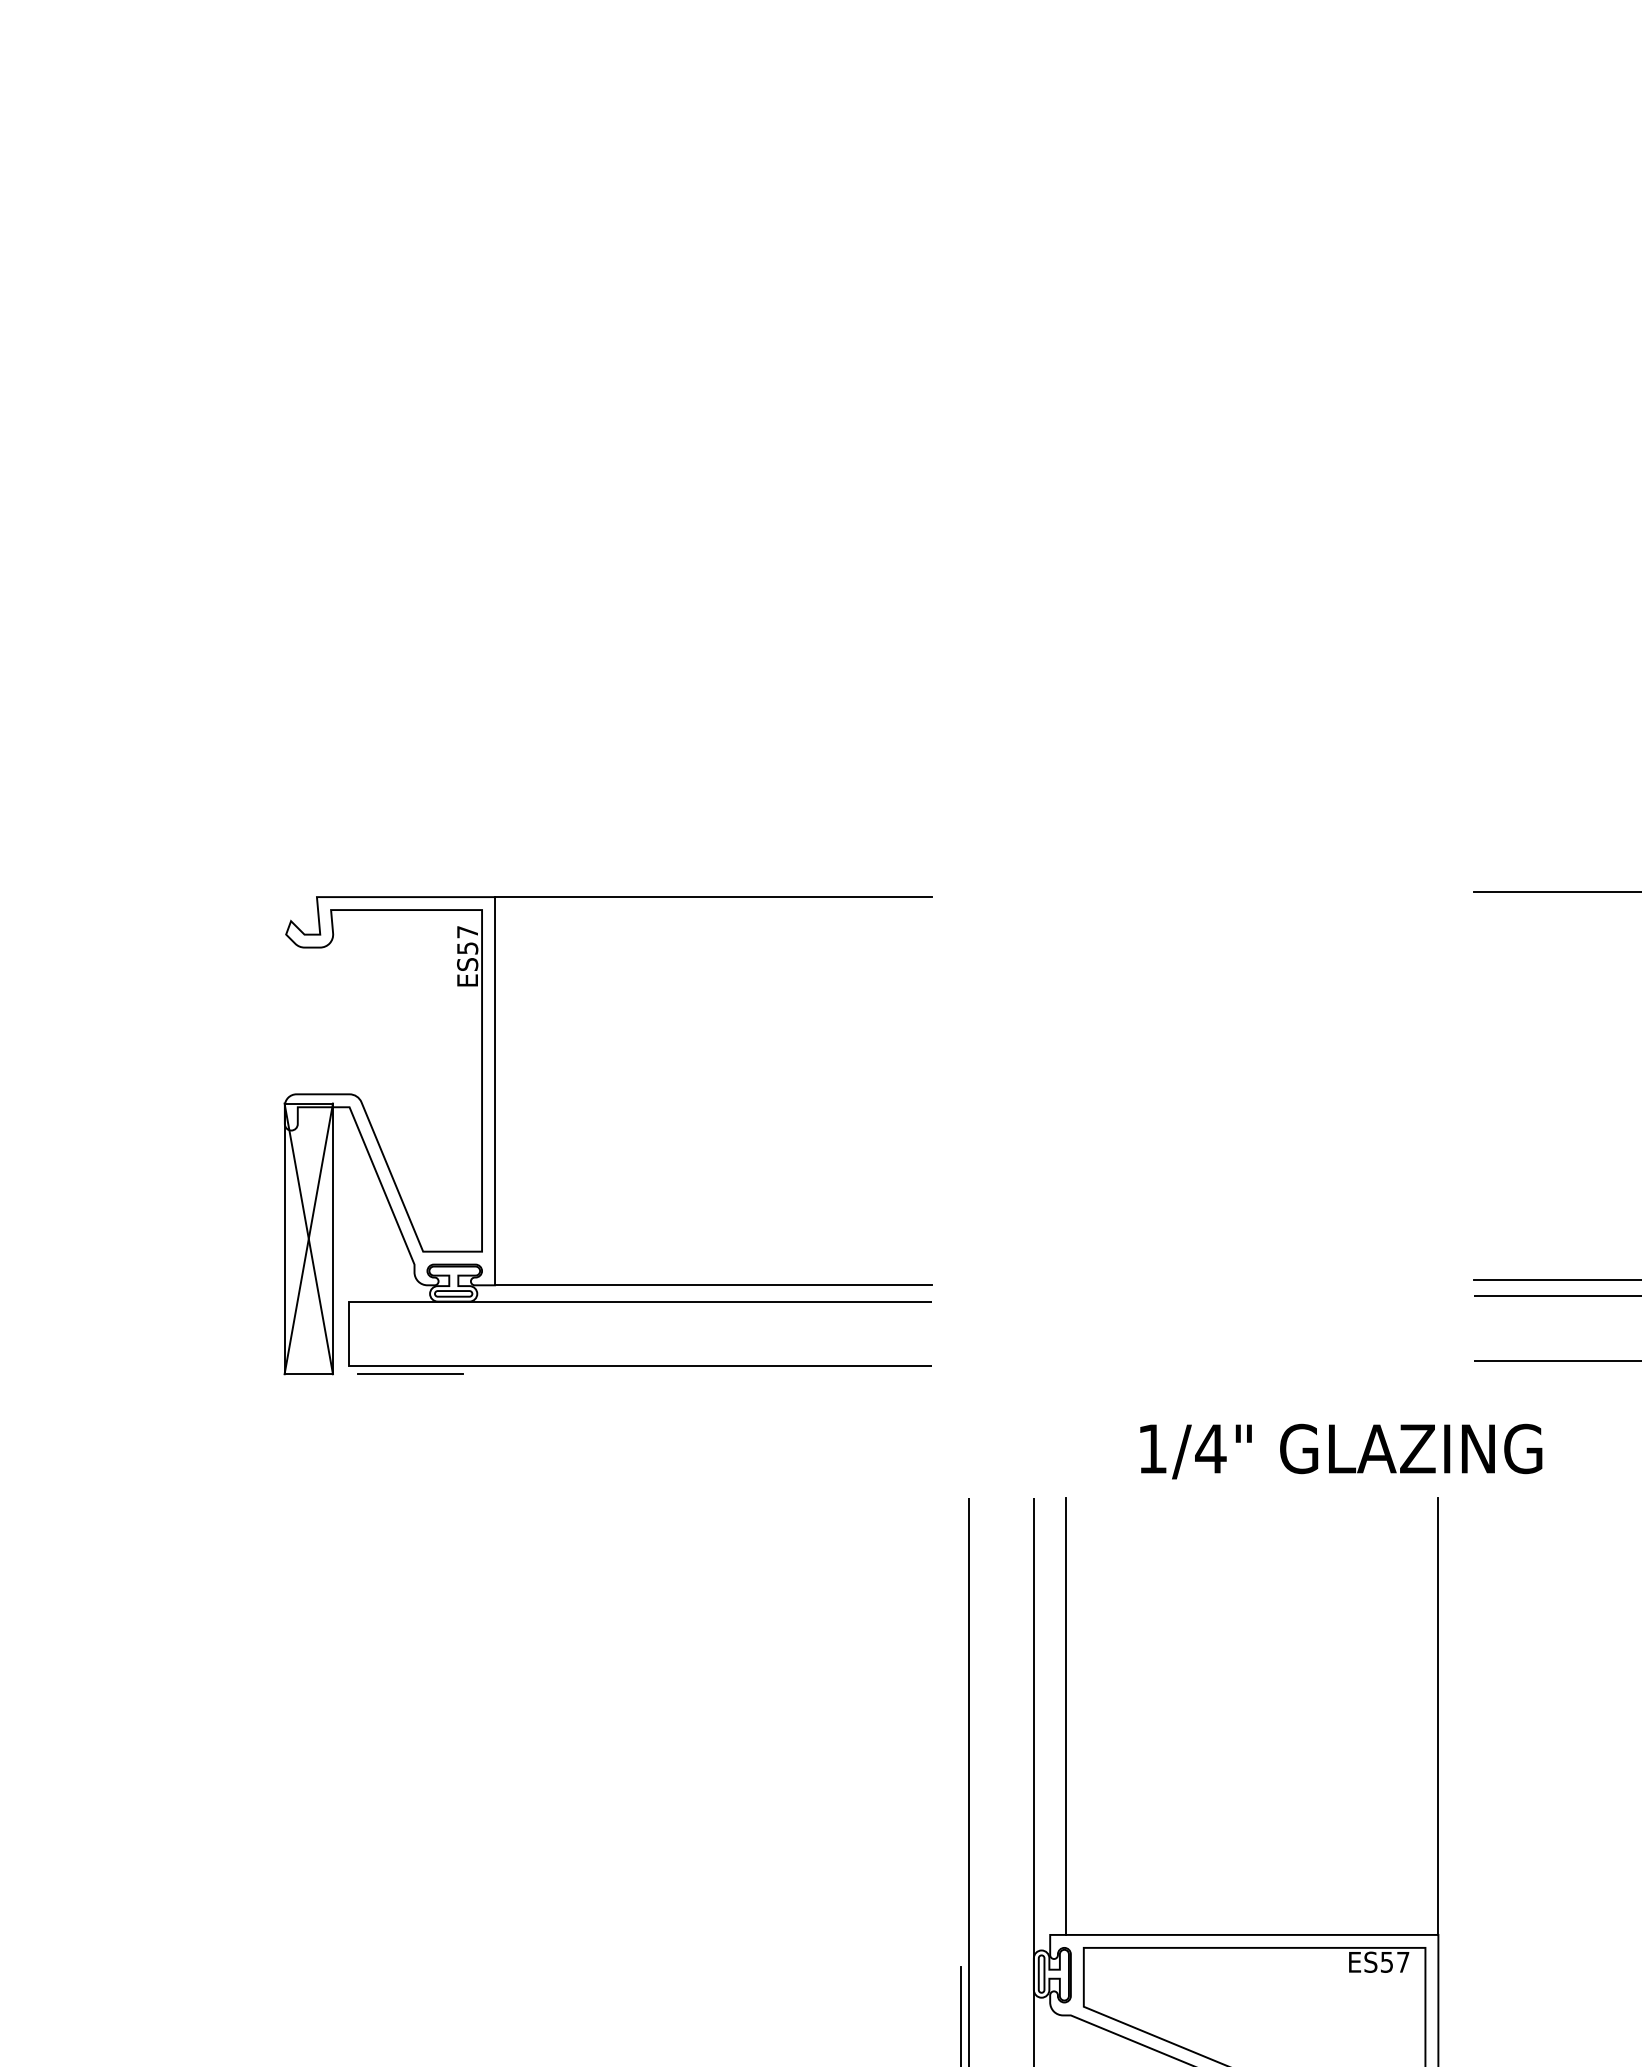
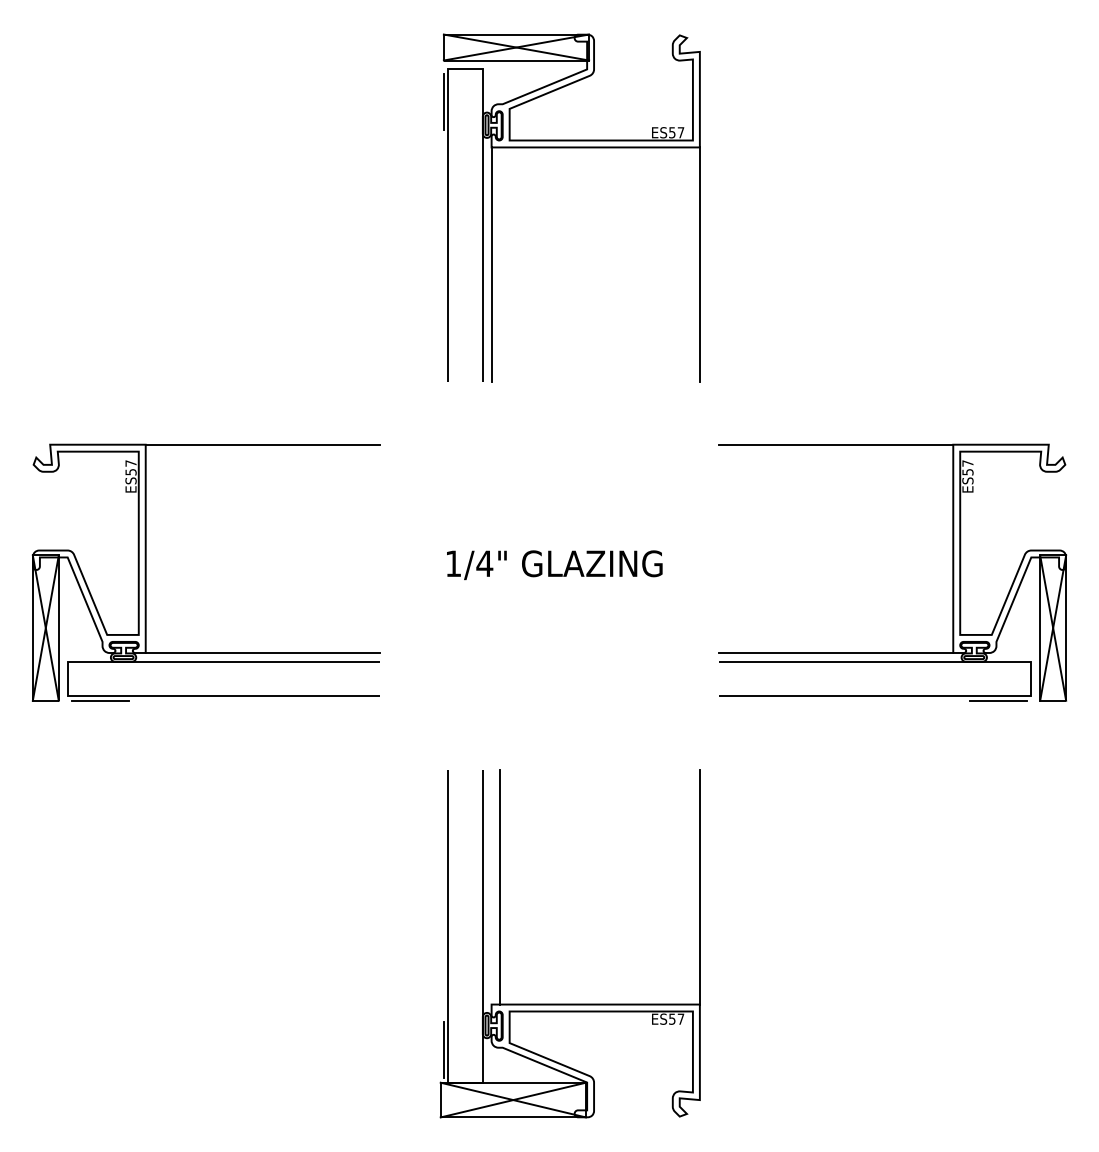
part: (1199, 339) -> (571, 148), added
part: (496, 1135) -> (146, 572), moved
text: (1340, 1452) -> (554, 565), moved

